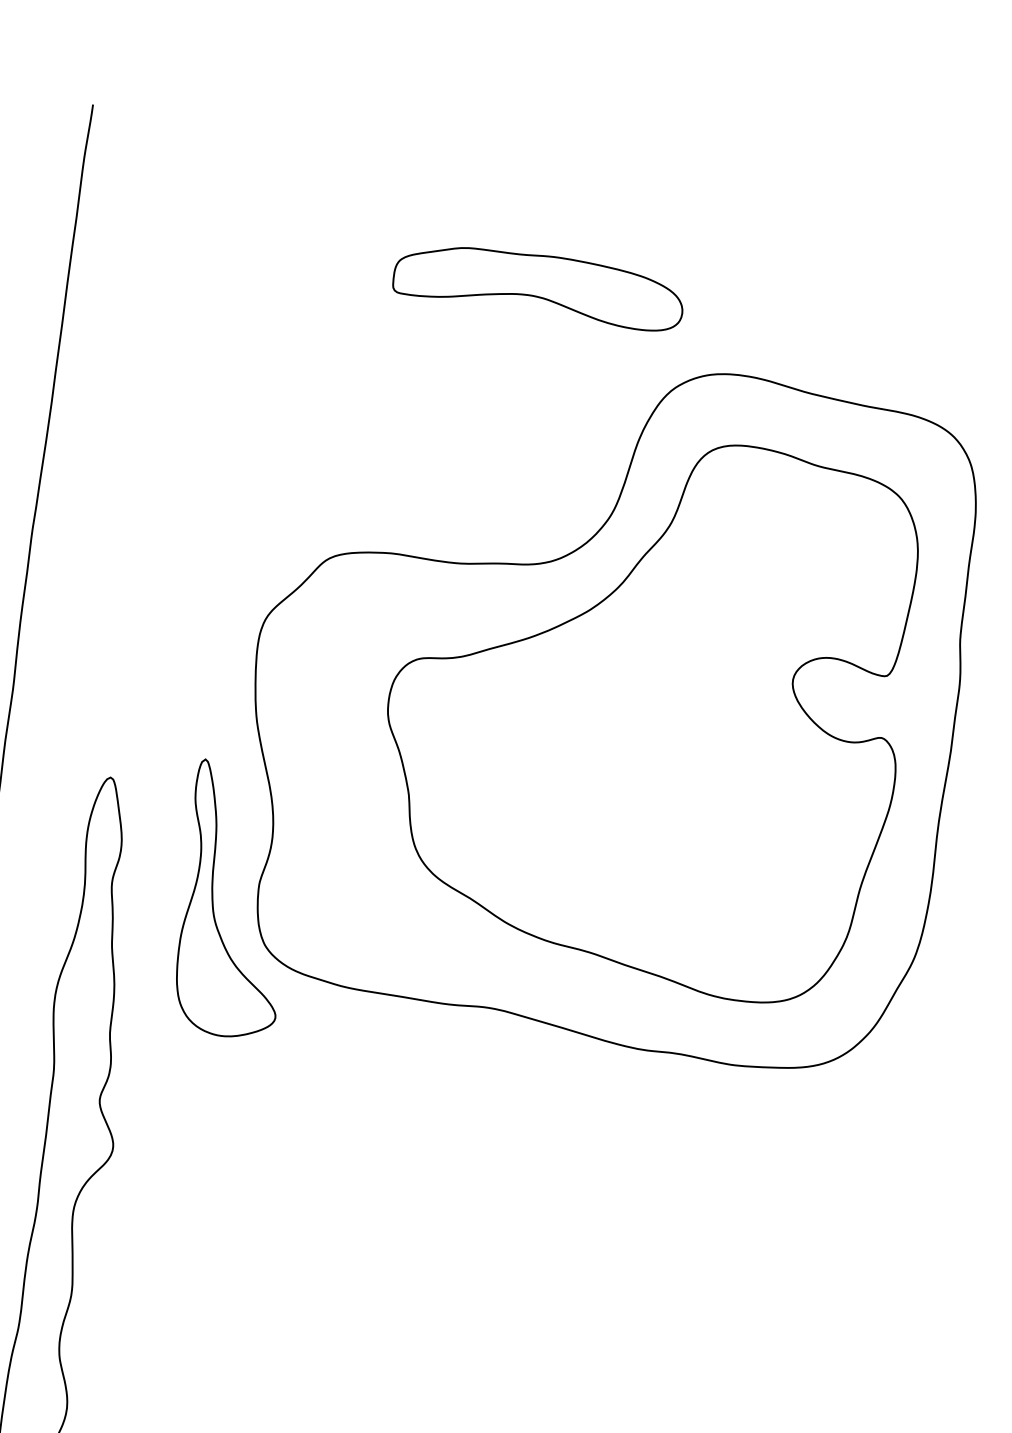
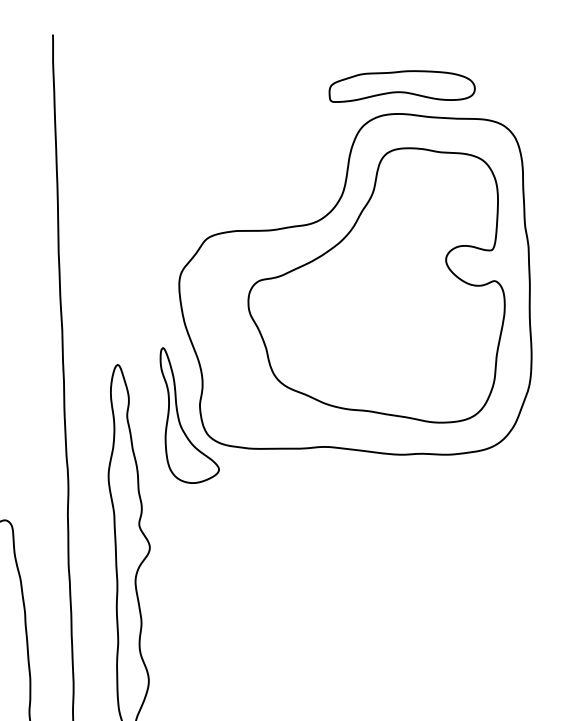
part: (538, 285) -> (401, 86), moved

